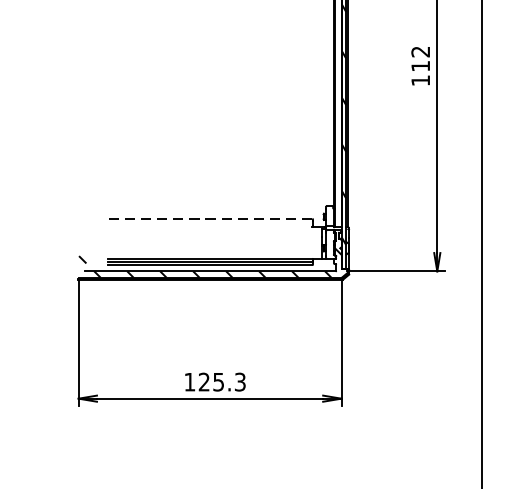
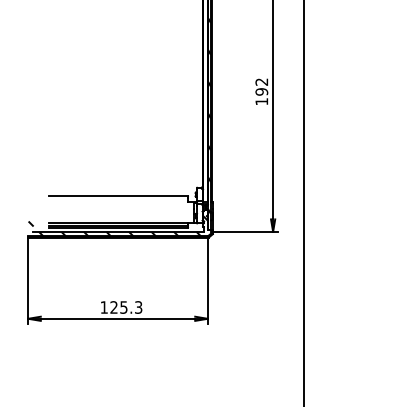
text: (420, 65) -> (261, 91), 112 -> 192
line: (210, 219) -> (118, 196), dashed -> solid

